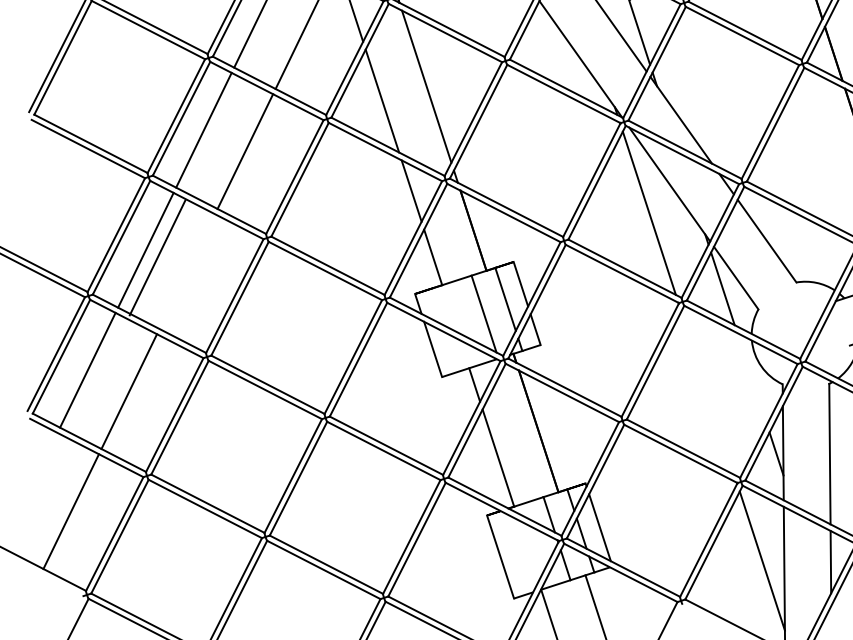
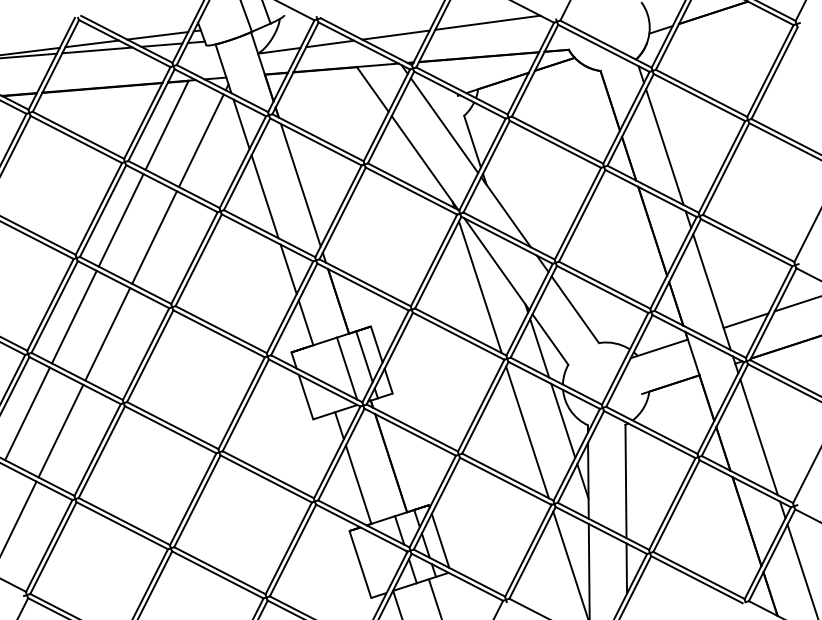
line: (157, 258) -> (107, 334), moved
line: (752, 378) -> (563, 420), added
line: (707, 393) -> (527, 432), added

